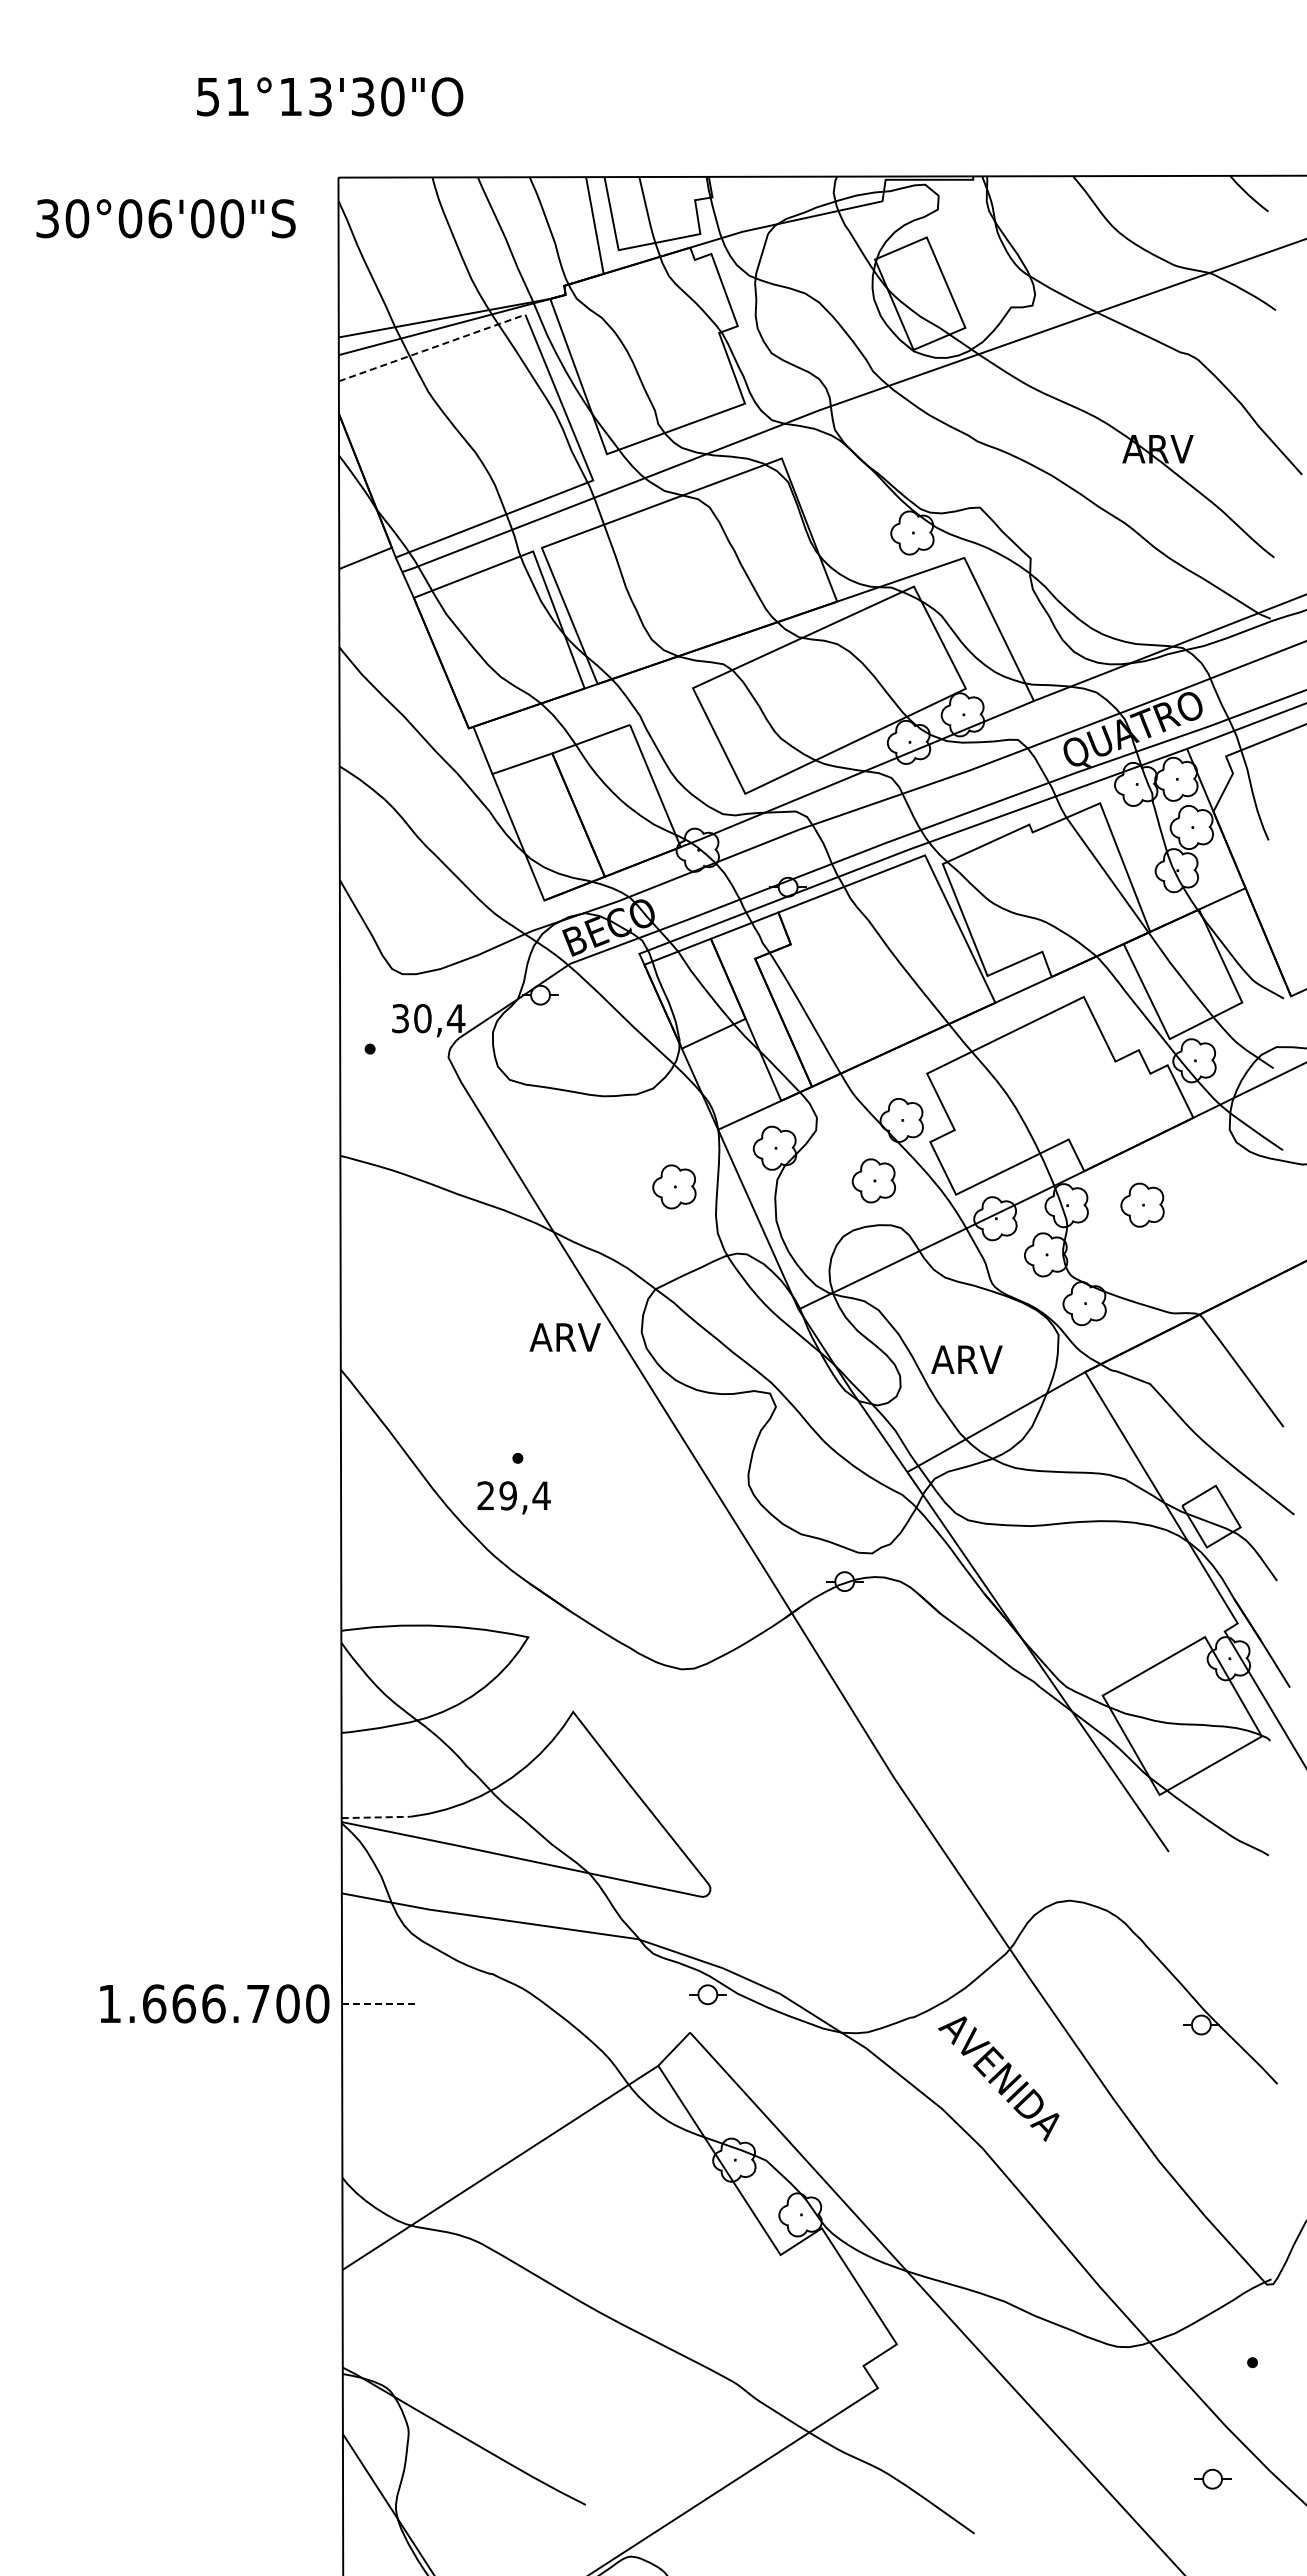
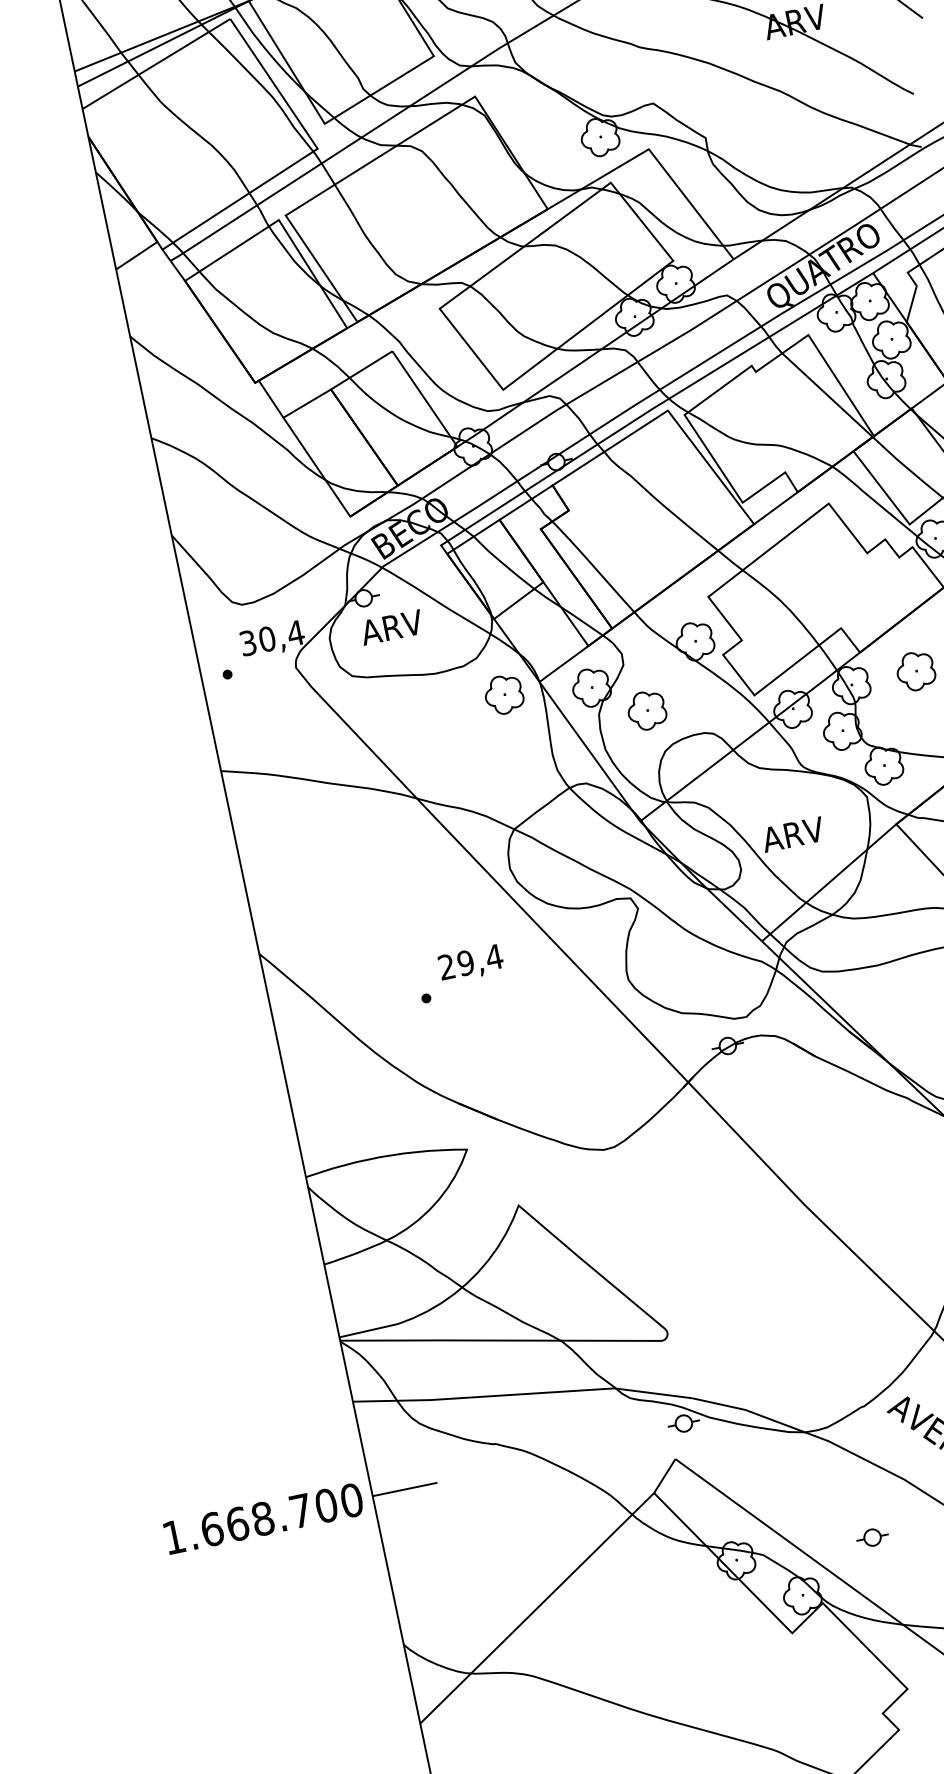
line: (432, 347) -> (156, 63), dashed -> solid
part: (873, 1180) -> (646, 710), moved
part: (674, 1186) -> (504, 694), moved
text: (564, 1337) -> (391, 627), moved
text: (513, 1497) -> (470, 963), moved
line: (376, 1817) -> (369, 1330), dashed -> solid
text: (213, 2003) -> (262, 1518), 1.666.700 -> 1.668.700
line: (379, 2003) -> (404, 1489), dashed -> solid
part: (892, 2166) -> (872, 1537), added

